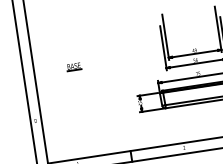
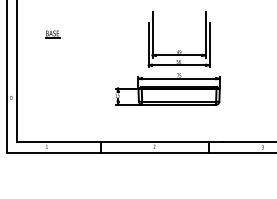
part: (74, 67) -> (52, 34), moved

